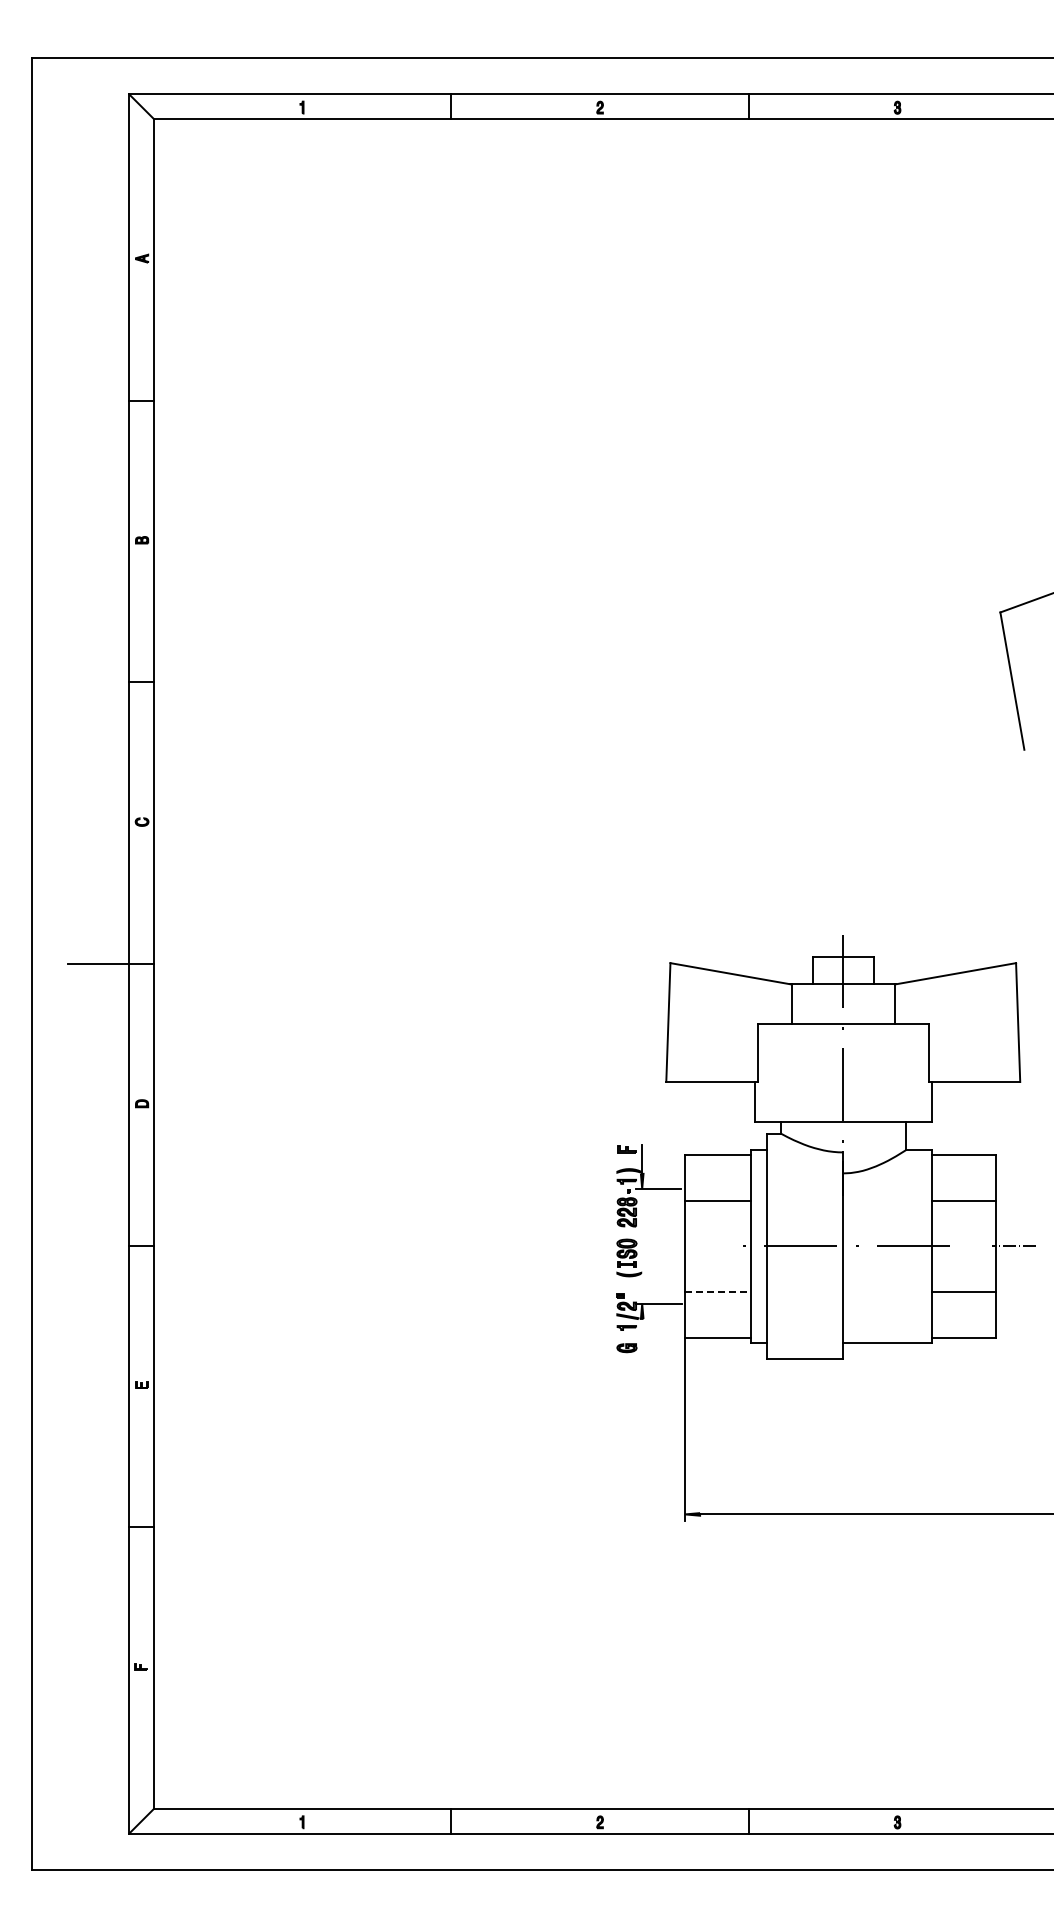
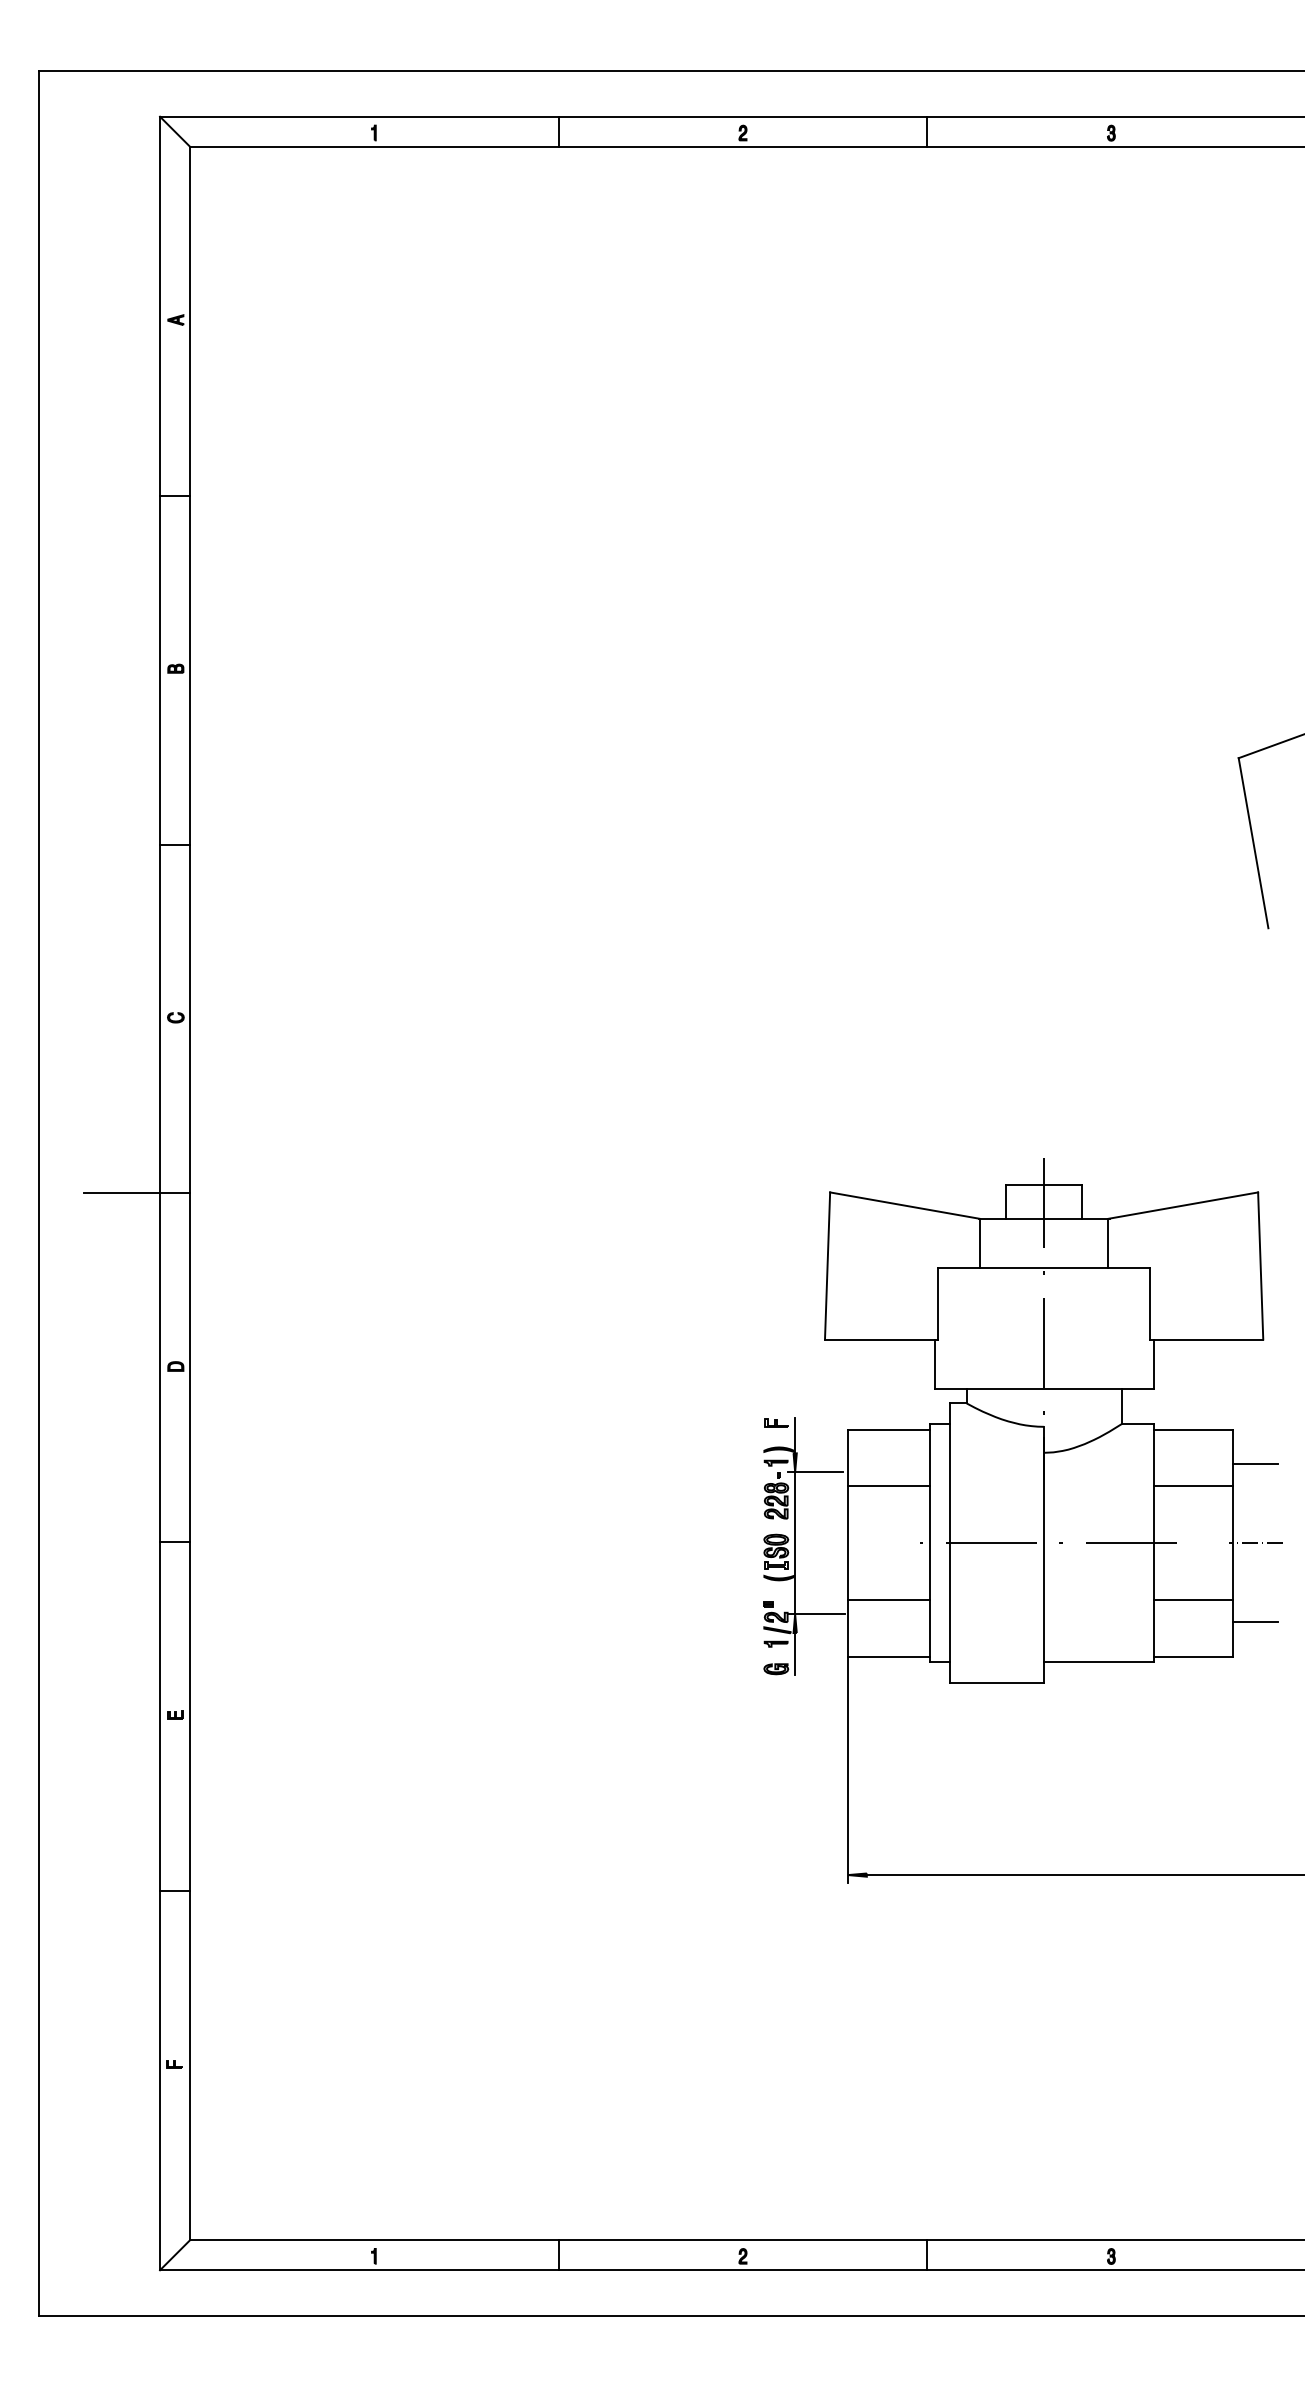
line: (1014, 1182) -> (1256, 1464), added
line: (642, 1246) -> (795, 1543), added
line: (718, 1292) -> (889, 1600), dashed -> solid
line: (1014, 1310) -> (1256, 1622), added
line: (642, 1335) -> (795, 1653), added

